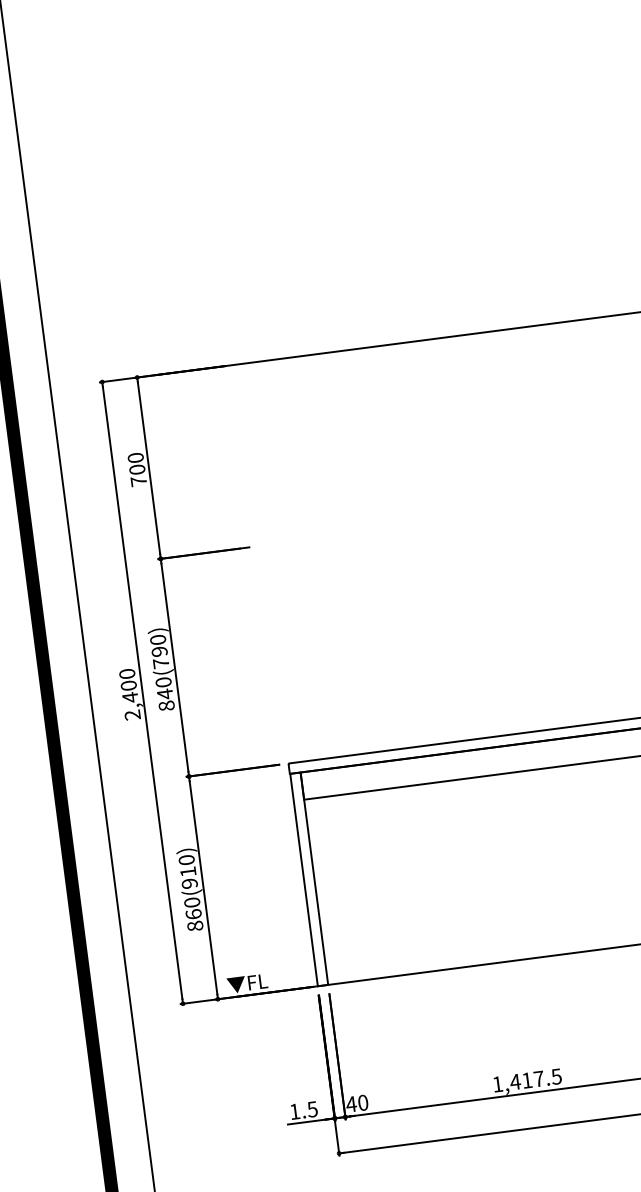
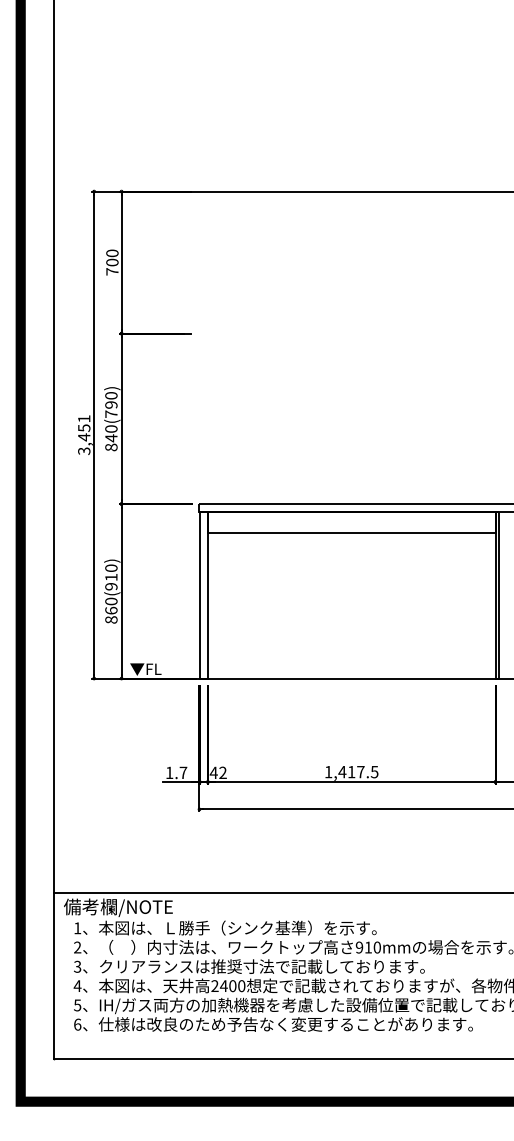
text: (130, 693) -> (84, 434), 2,400 -> 3,451
text: (362, 1102) -> (222, 772), 40 -> 42
text: (312, 1108) -> (183, 772), 1.5 -> 1.7

